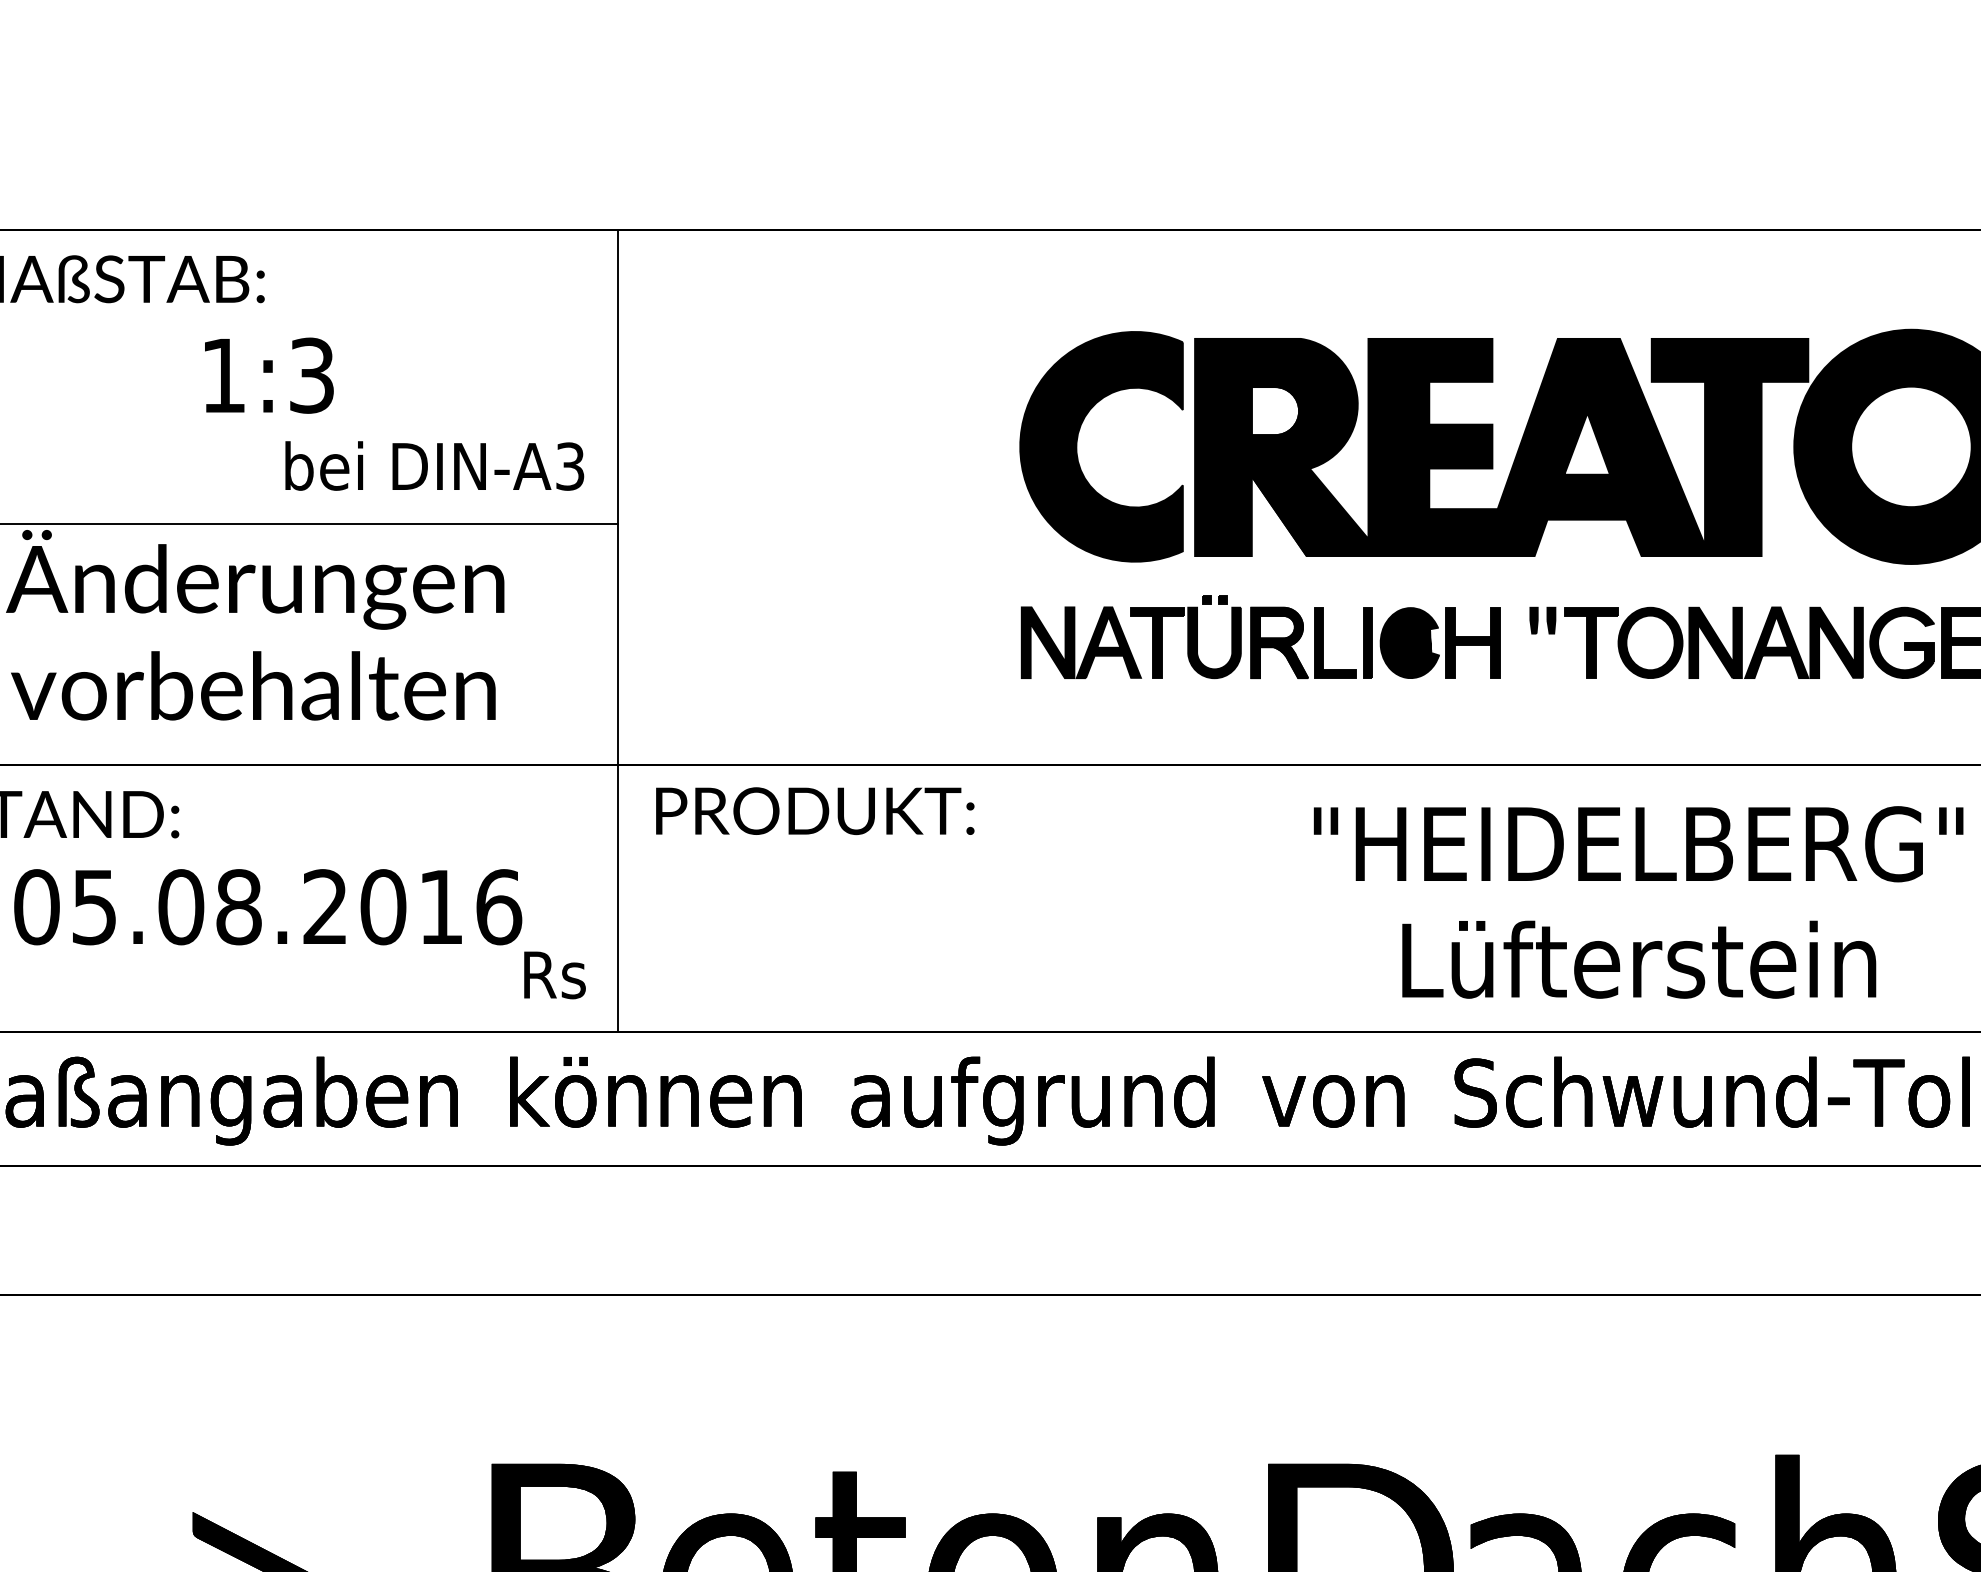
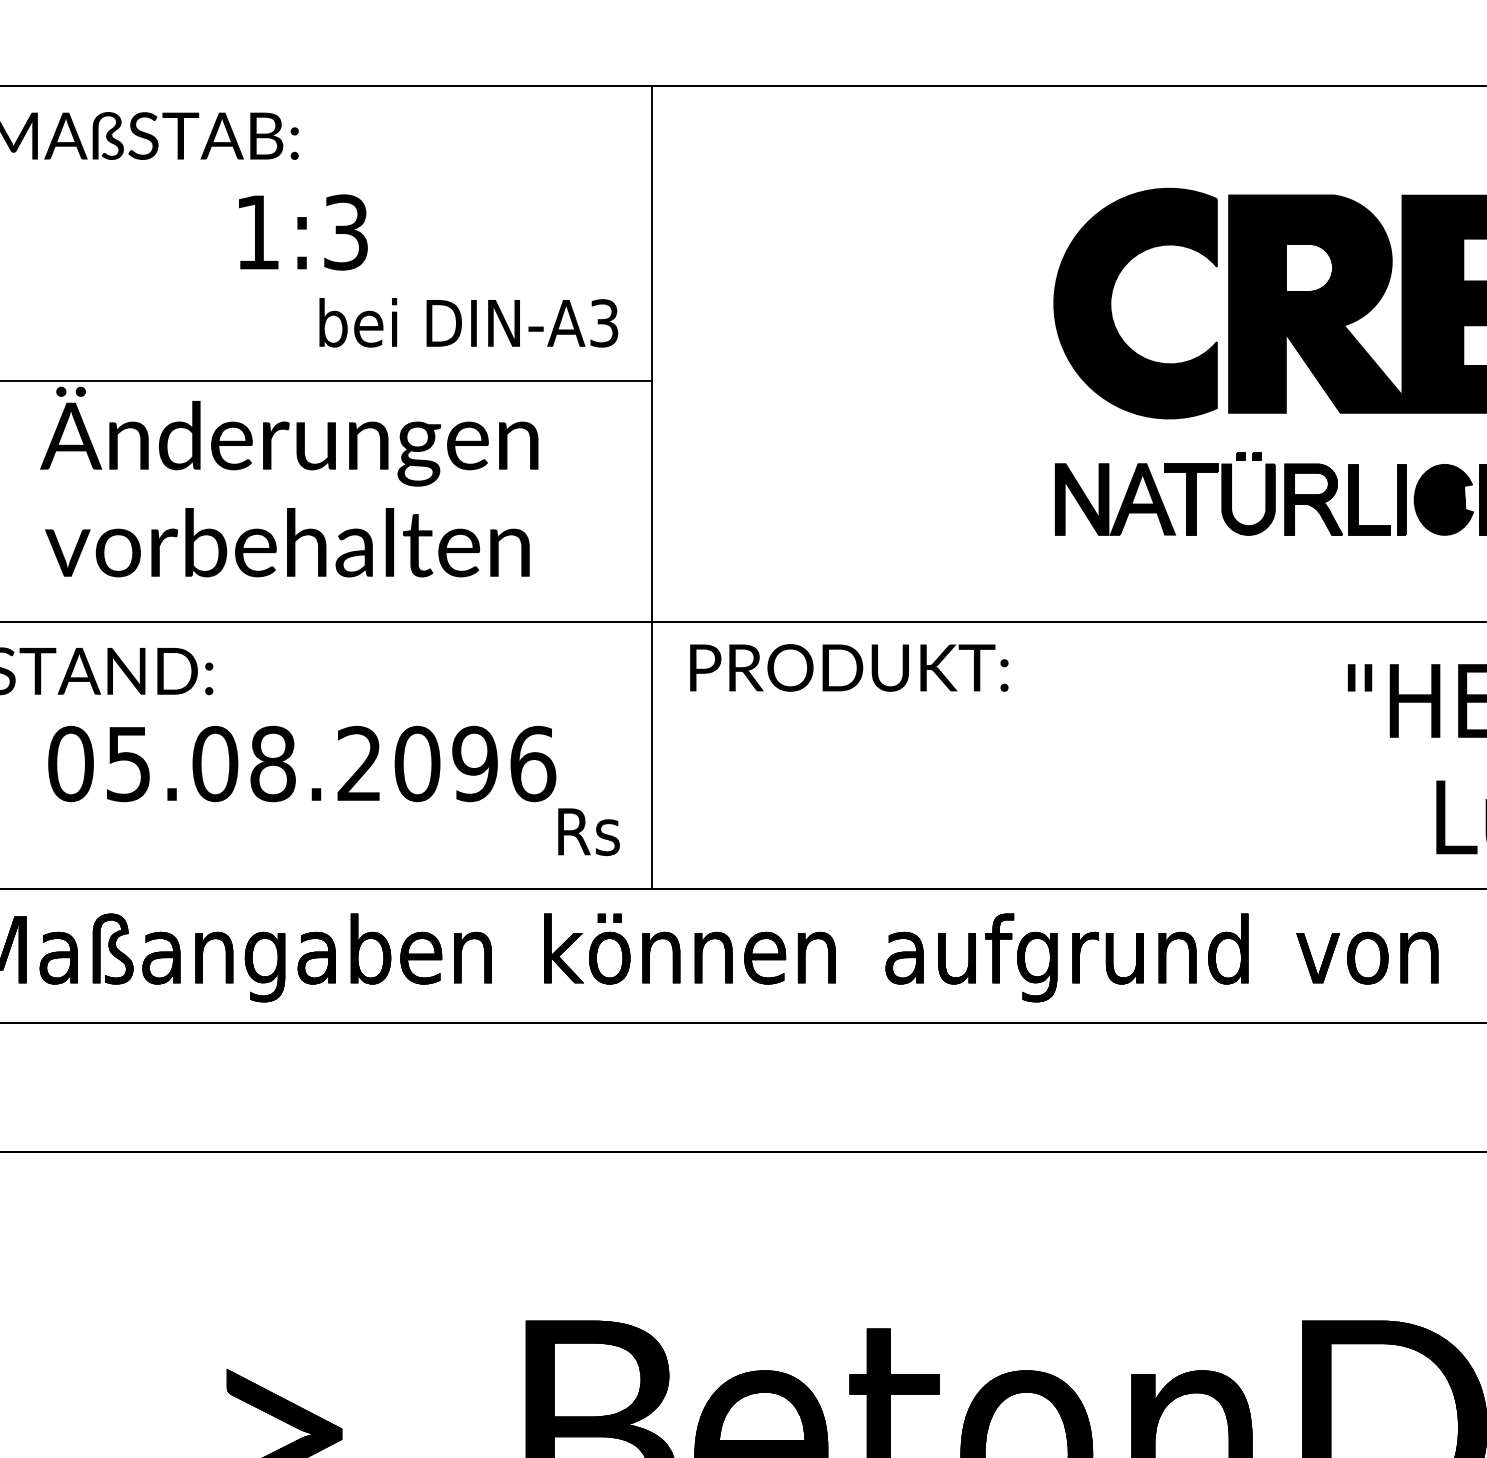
text: (440, 907) -> (474, 764), 05.08.2016 -> 05.08.2096

